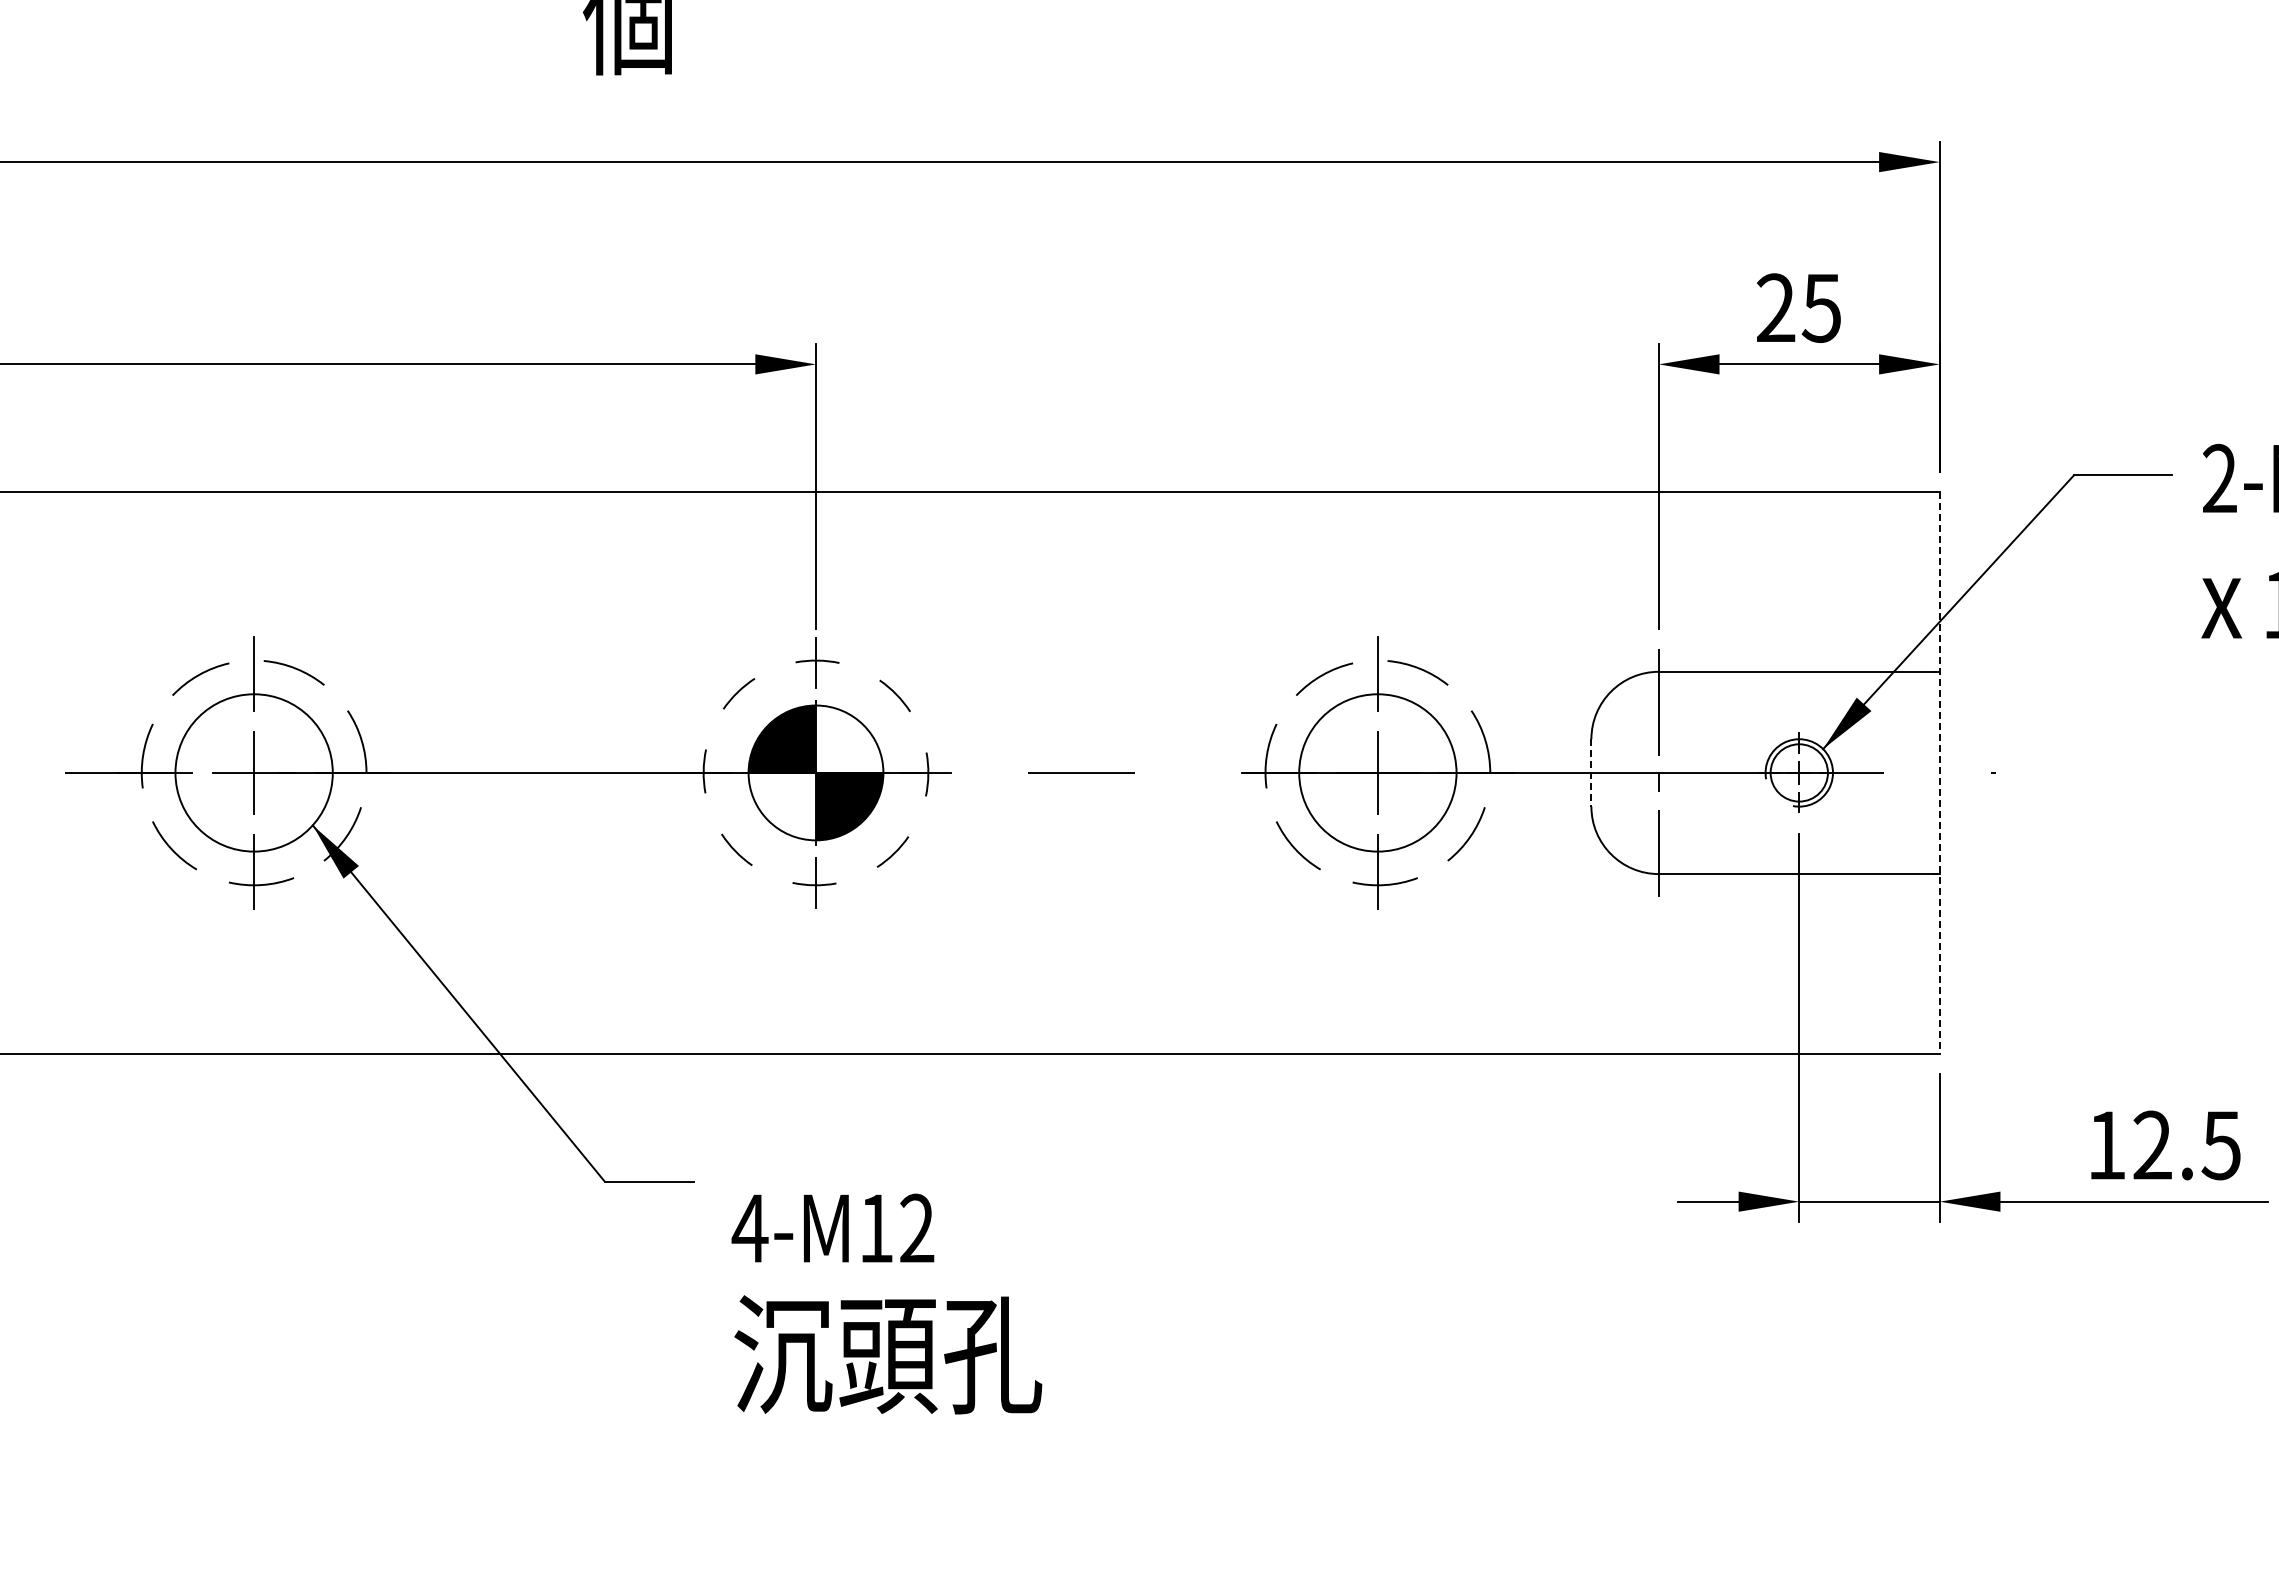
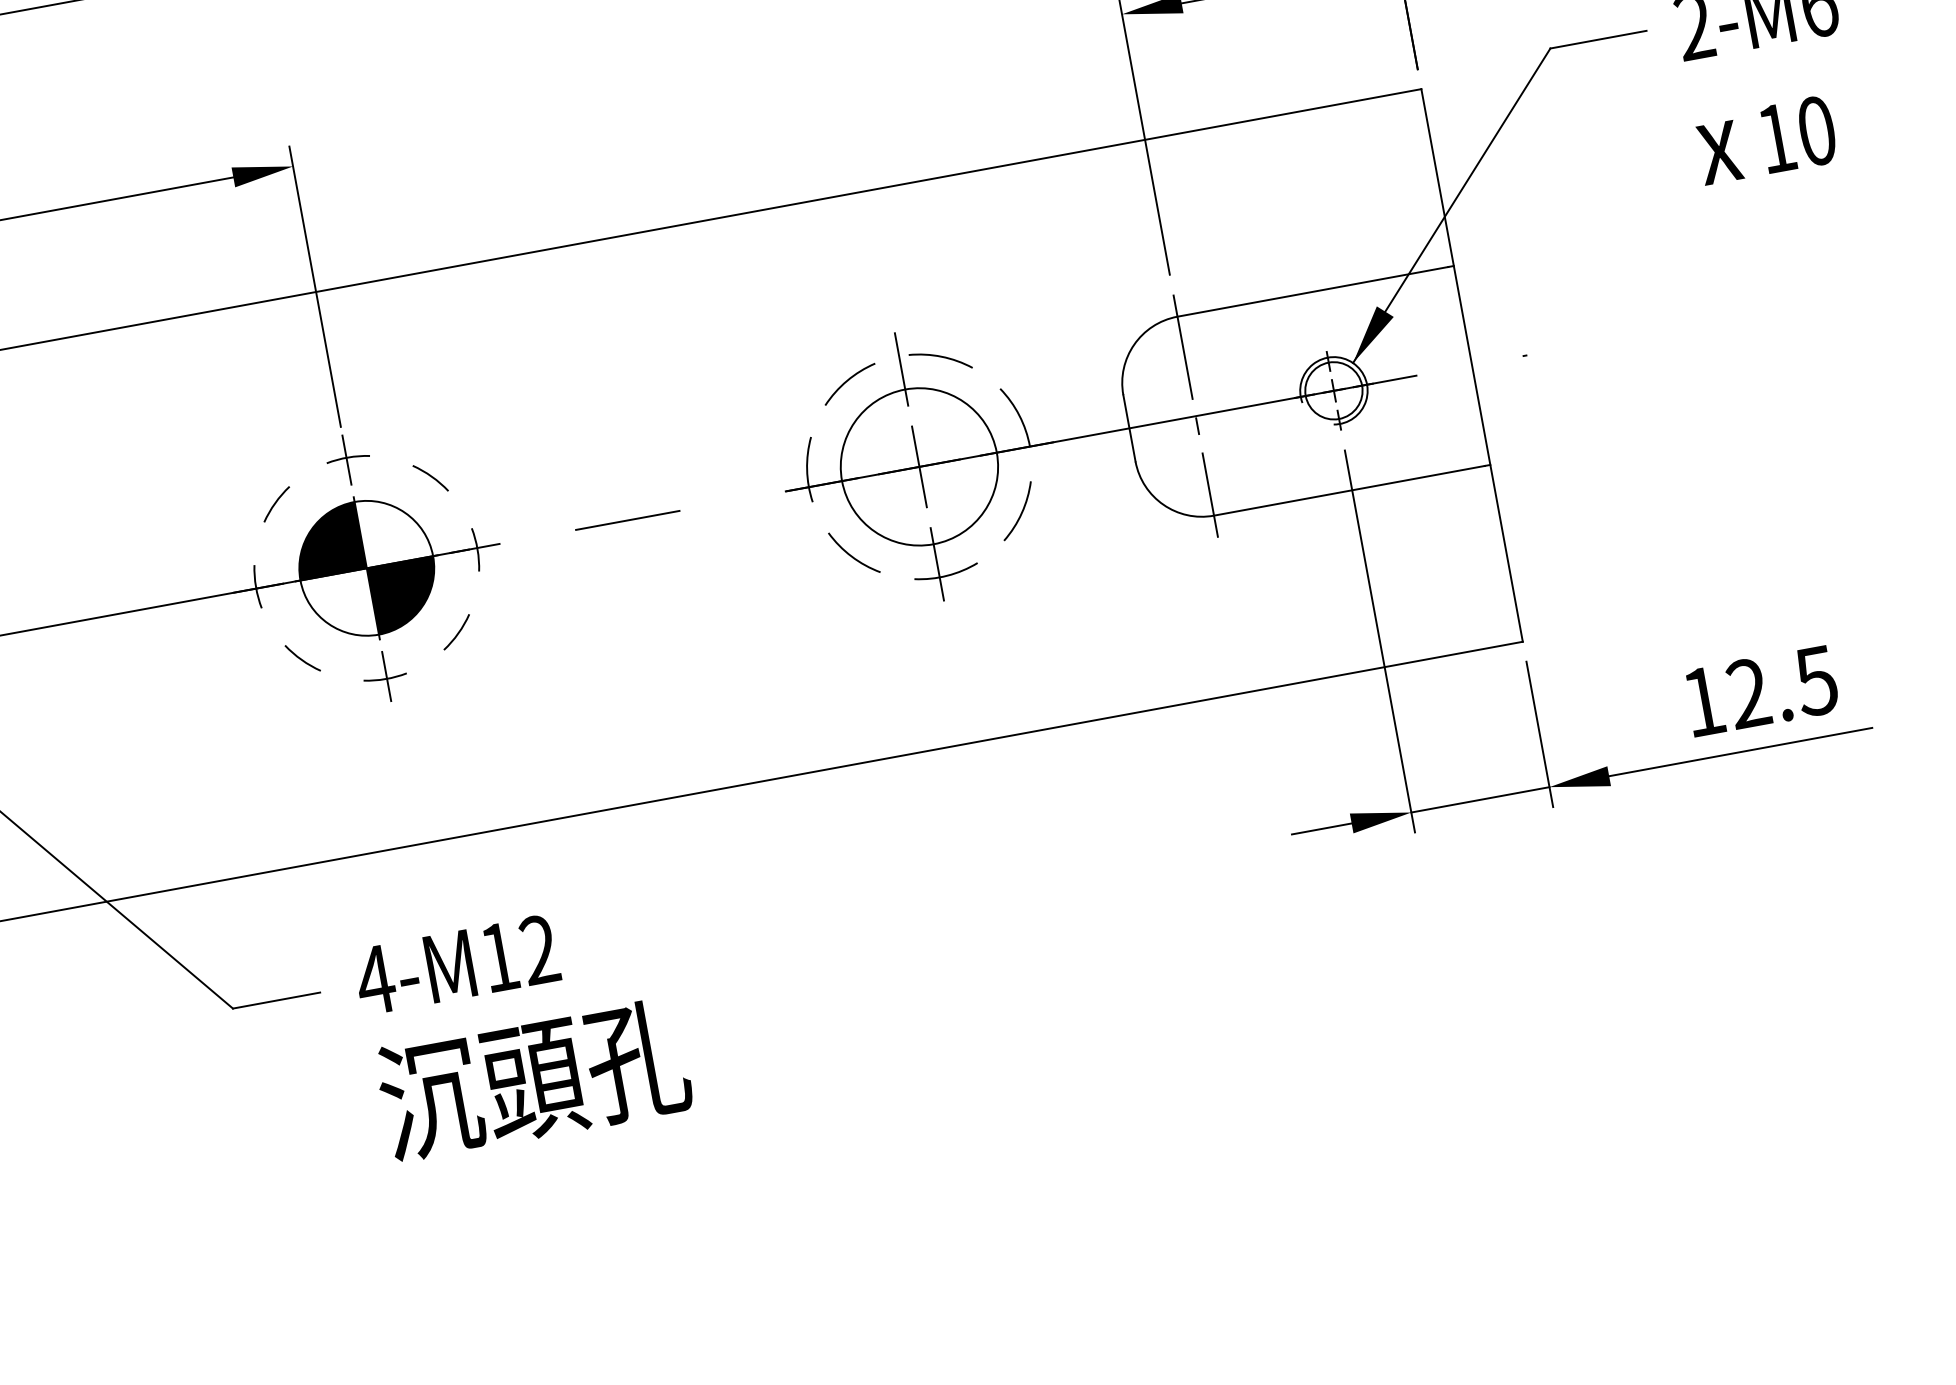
line: (1591, 772) -> (1129, 427), dashed -> solid
line: (1939, 772) -> (1471, 365), dashed -> solid
text: (886, 1303) -> (523, 1029), moved

